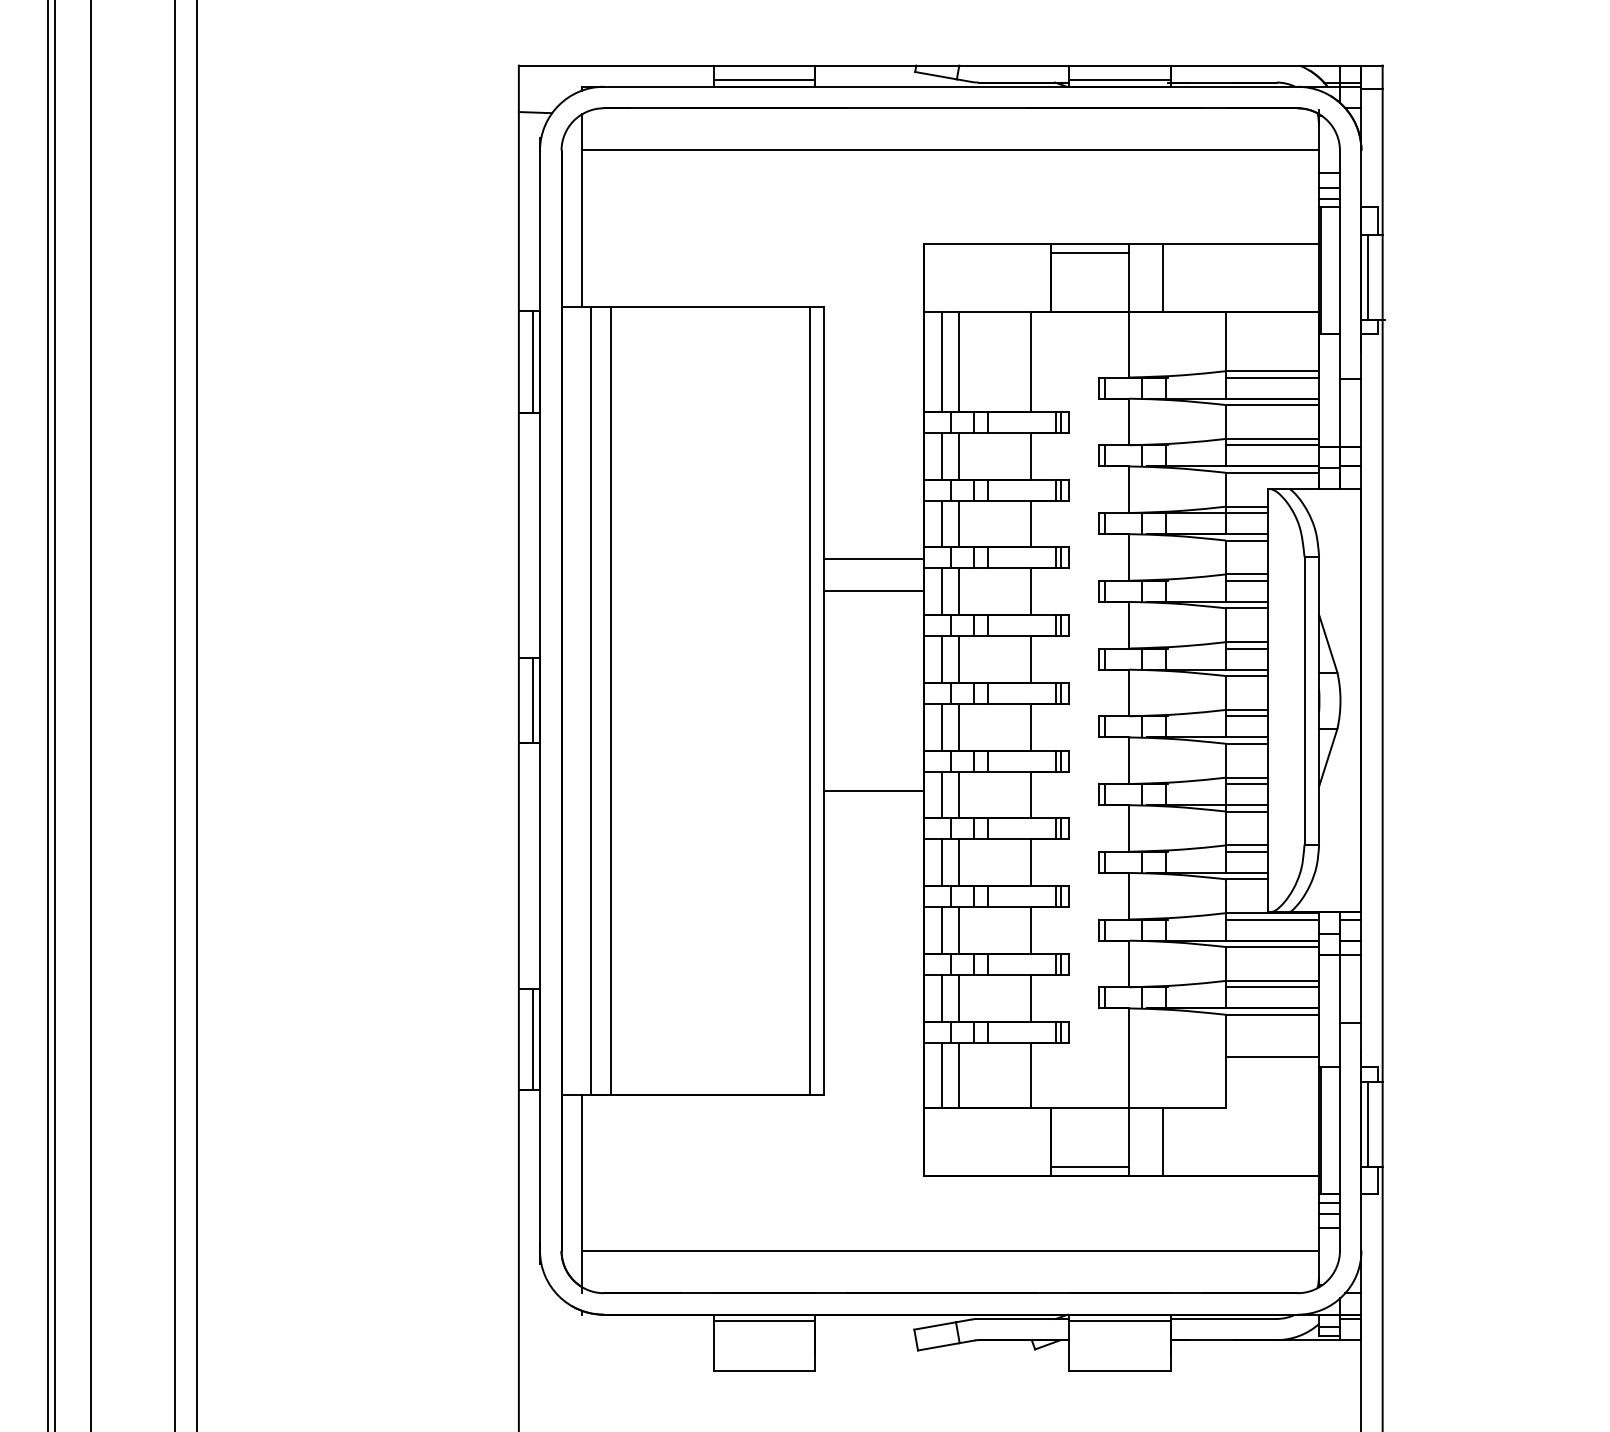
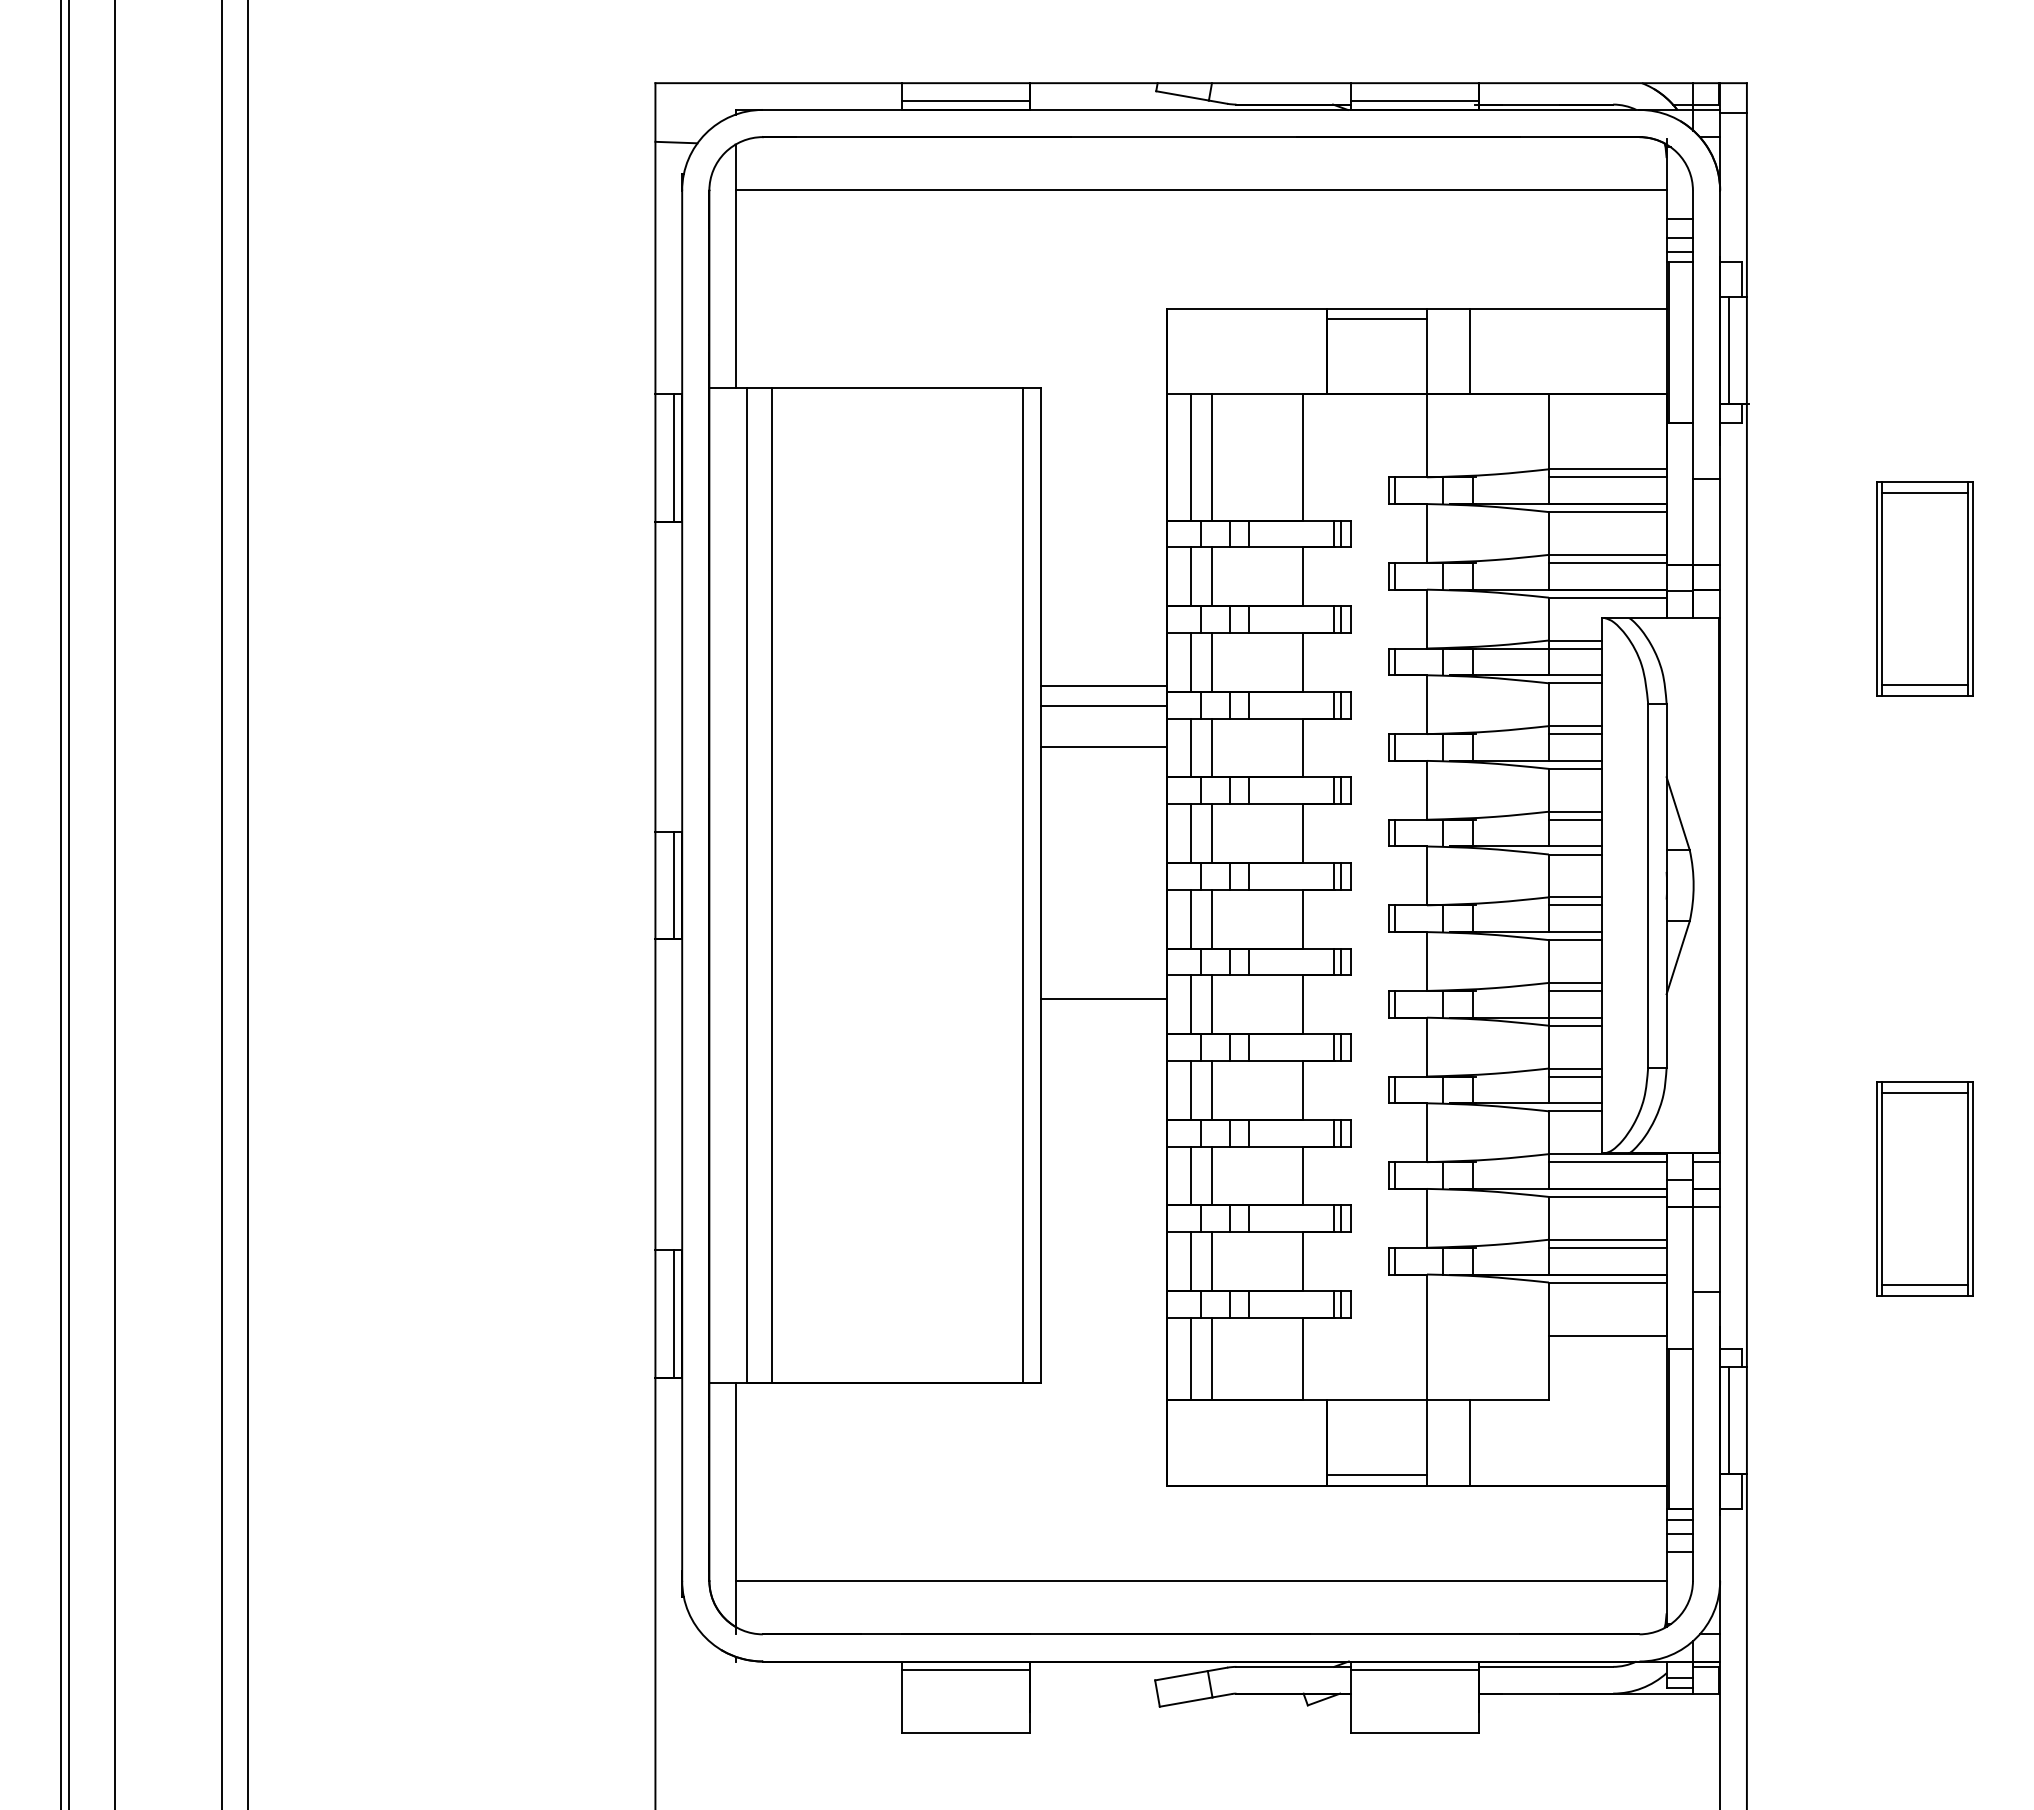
part: (1523, 465) -> (1924, 588), added
line: (873, 543) -> (1103, 686), added
part: (1523, 940) -> (1924, 1188), added

